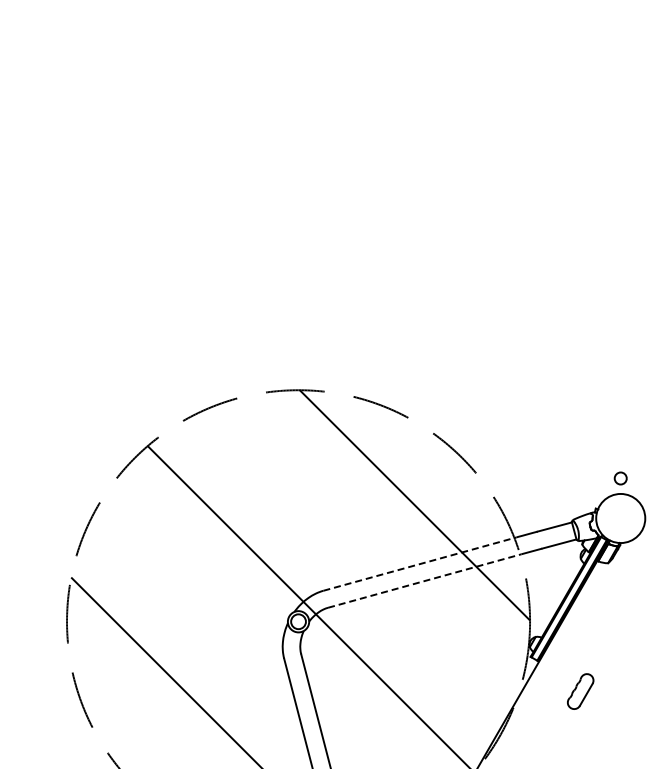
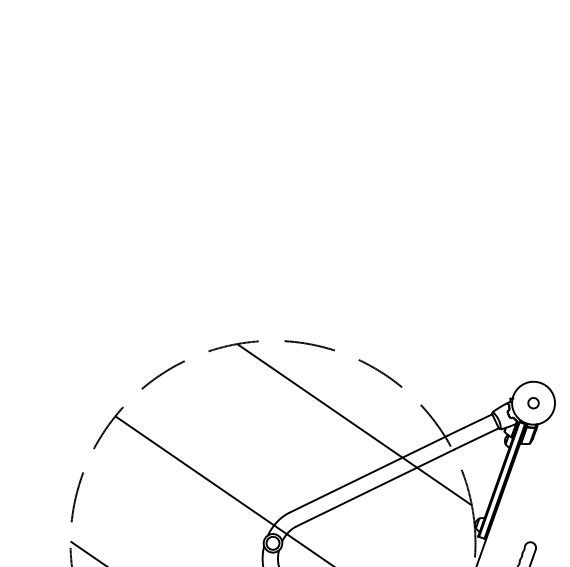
circle: (620, 478) -> (533, 403), moved
line: (420, 563) -> (368, 473), dashed -> solid
line: (425, 580) -> (375, 487), dashed -> solid

